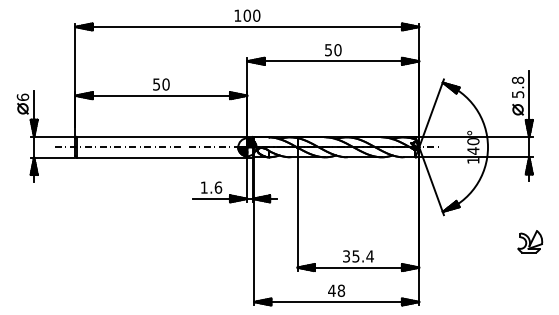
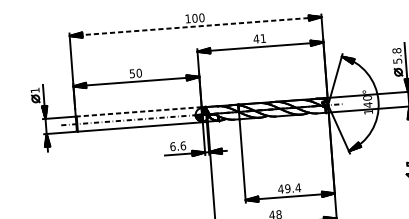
line: (247, 26) -> (195, 26), solid -> dashed
text: (332, 50) -> (259, 39), 50 -> 41
text: (22, 96) -> (34, 89), 6 -> 1
line: (161, 136) -> (138, 111), solid -> dashed
text: (203, 187) -> (172, 146), 1.6 -> 6.6
text: (350, 256) -> (283, 189), 35.4 -> 49.4

